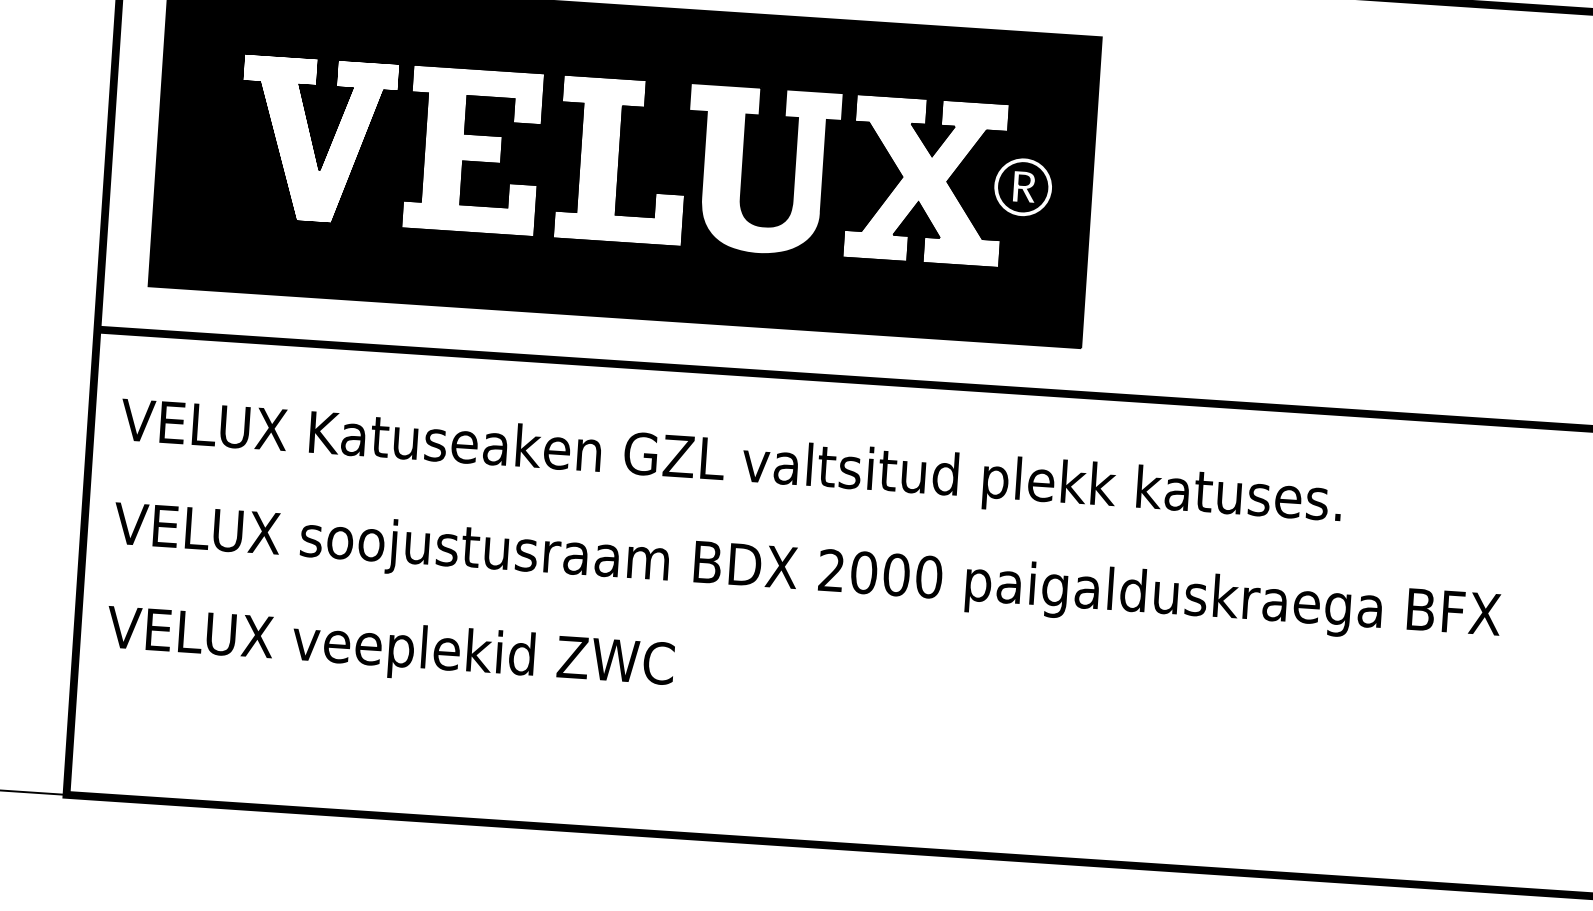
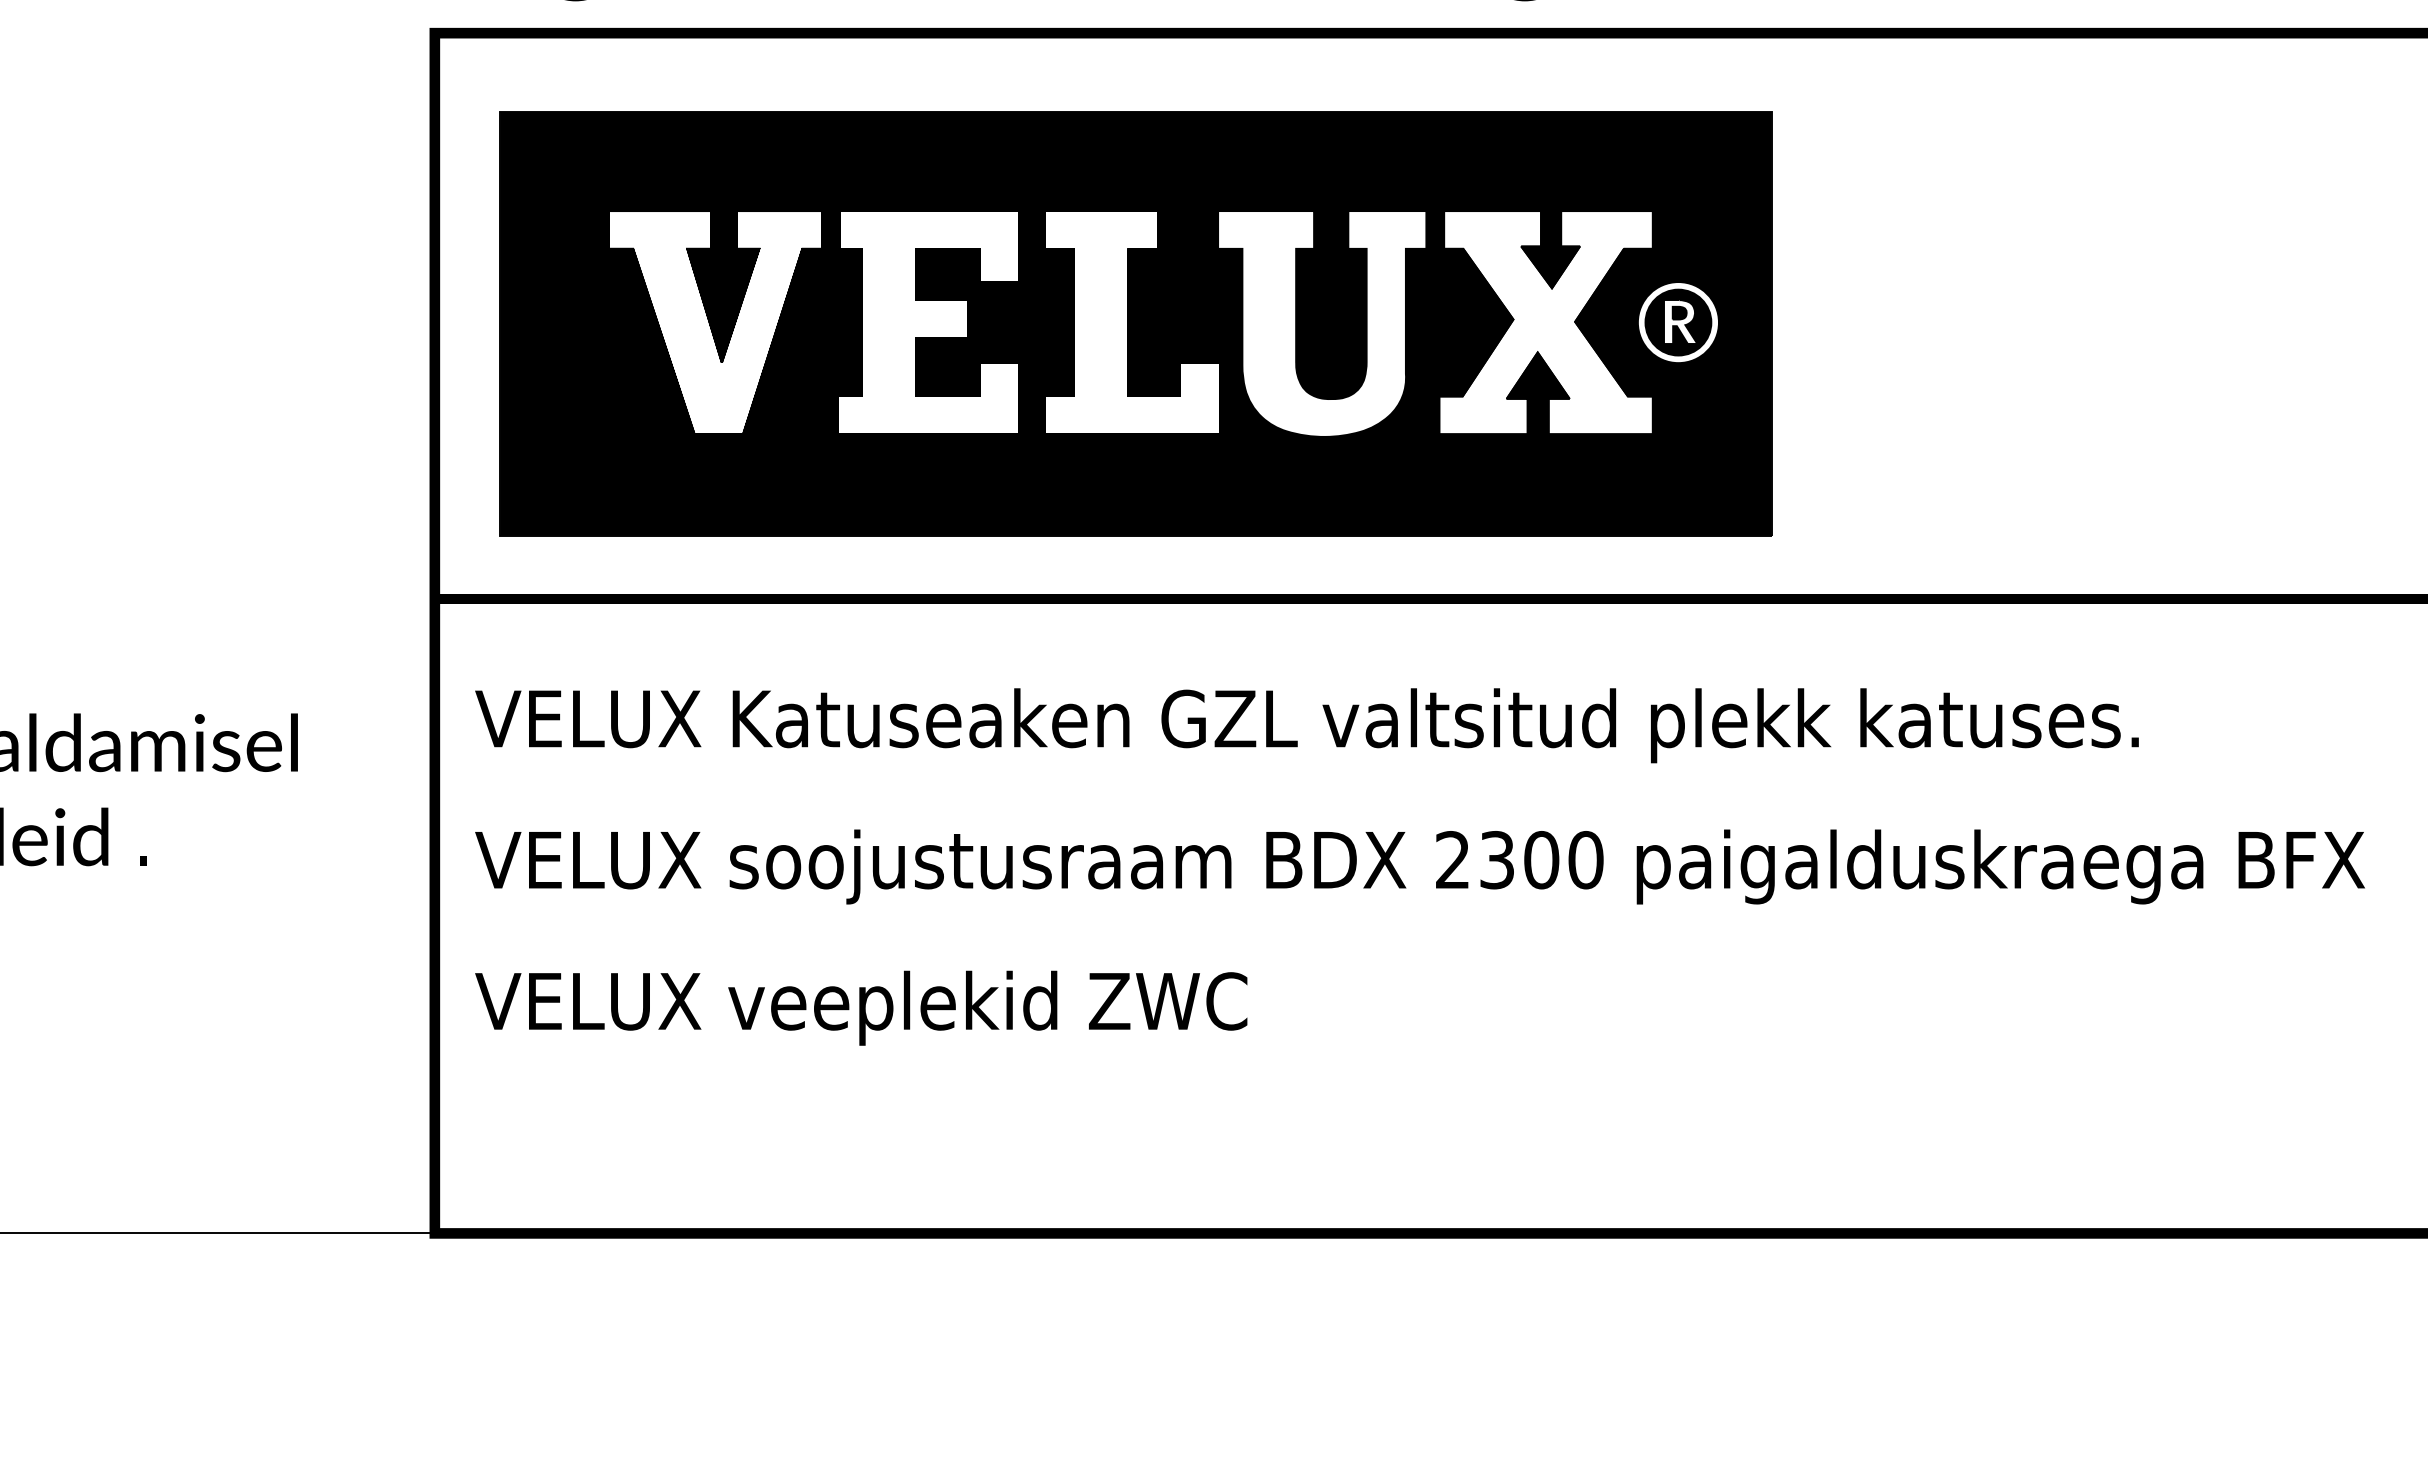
text: (863, 573) -> (1496, 860), 2000 -> 2300

